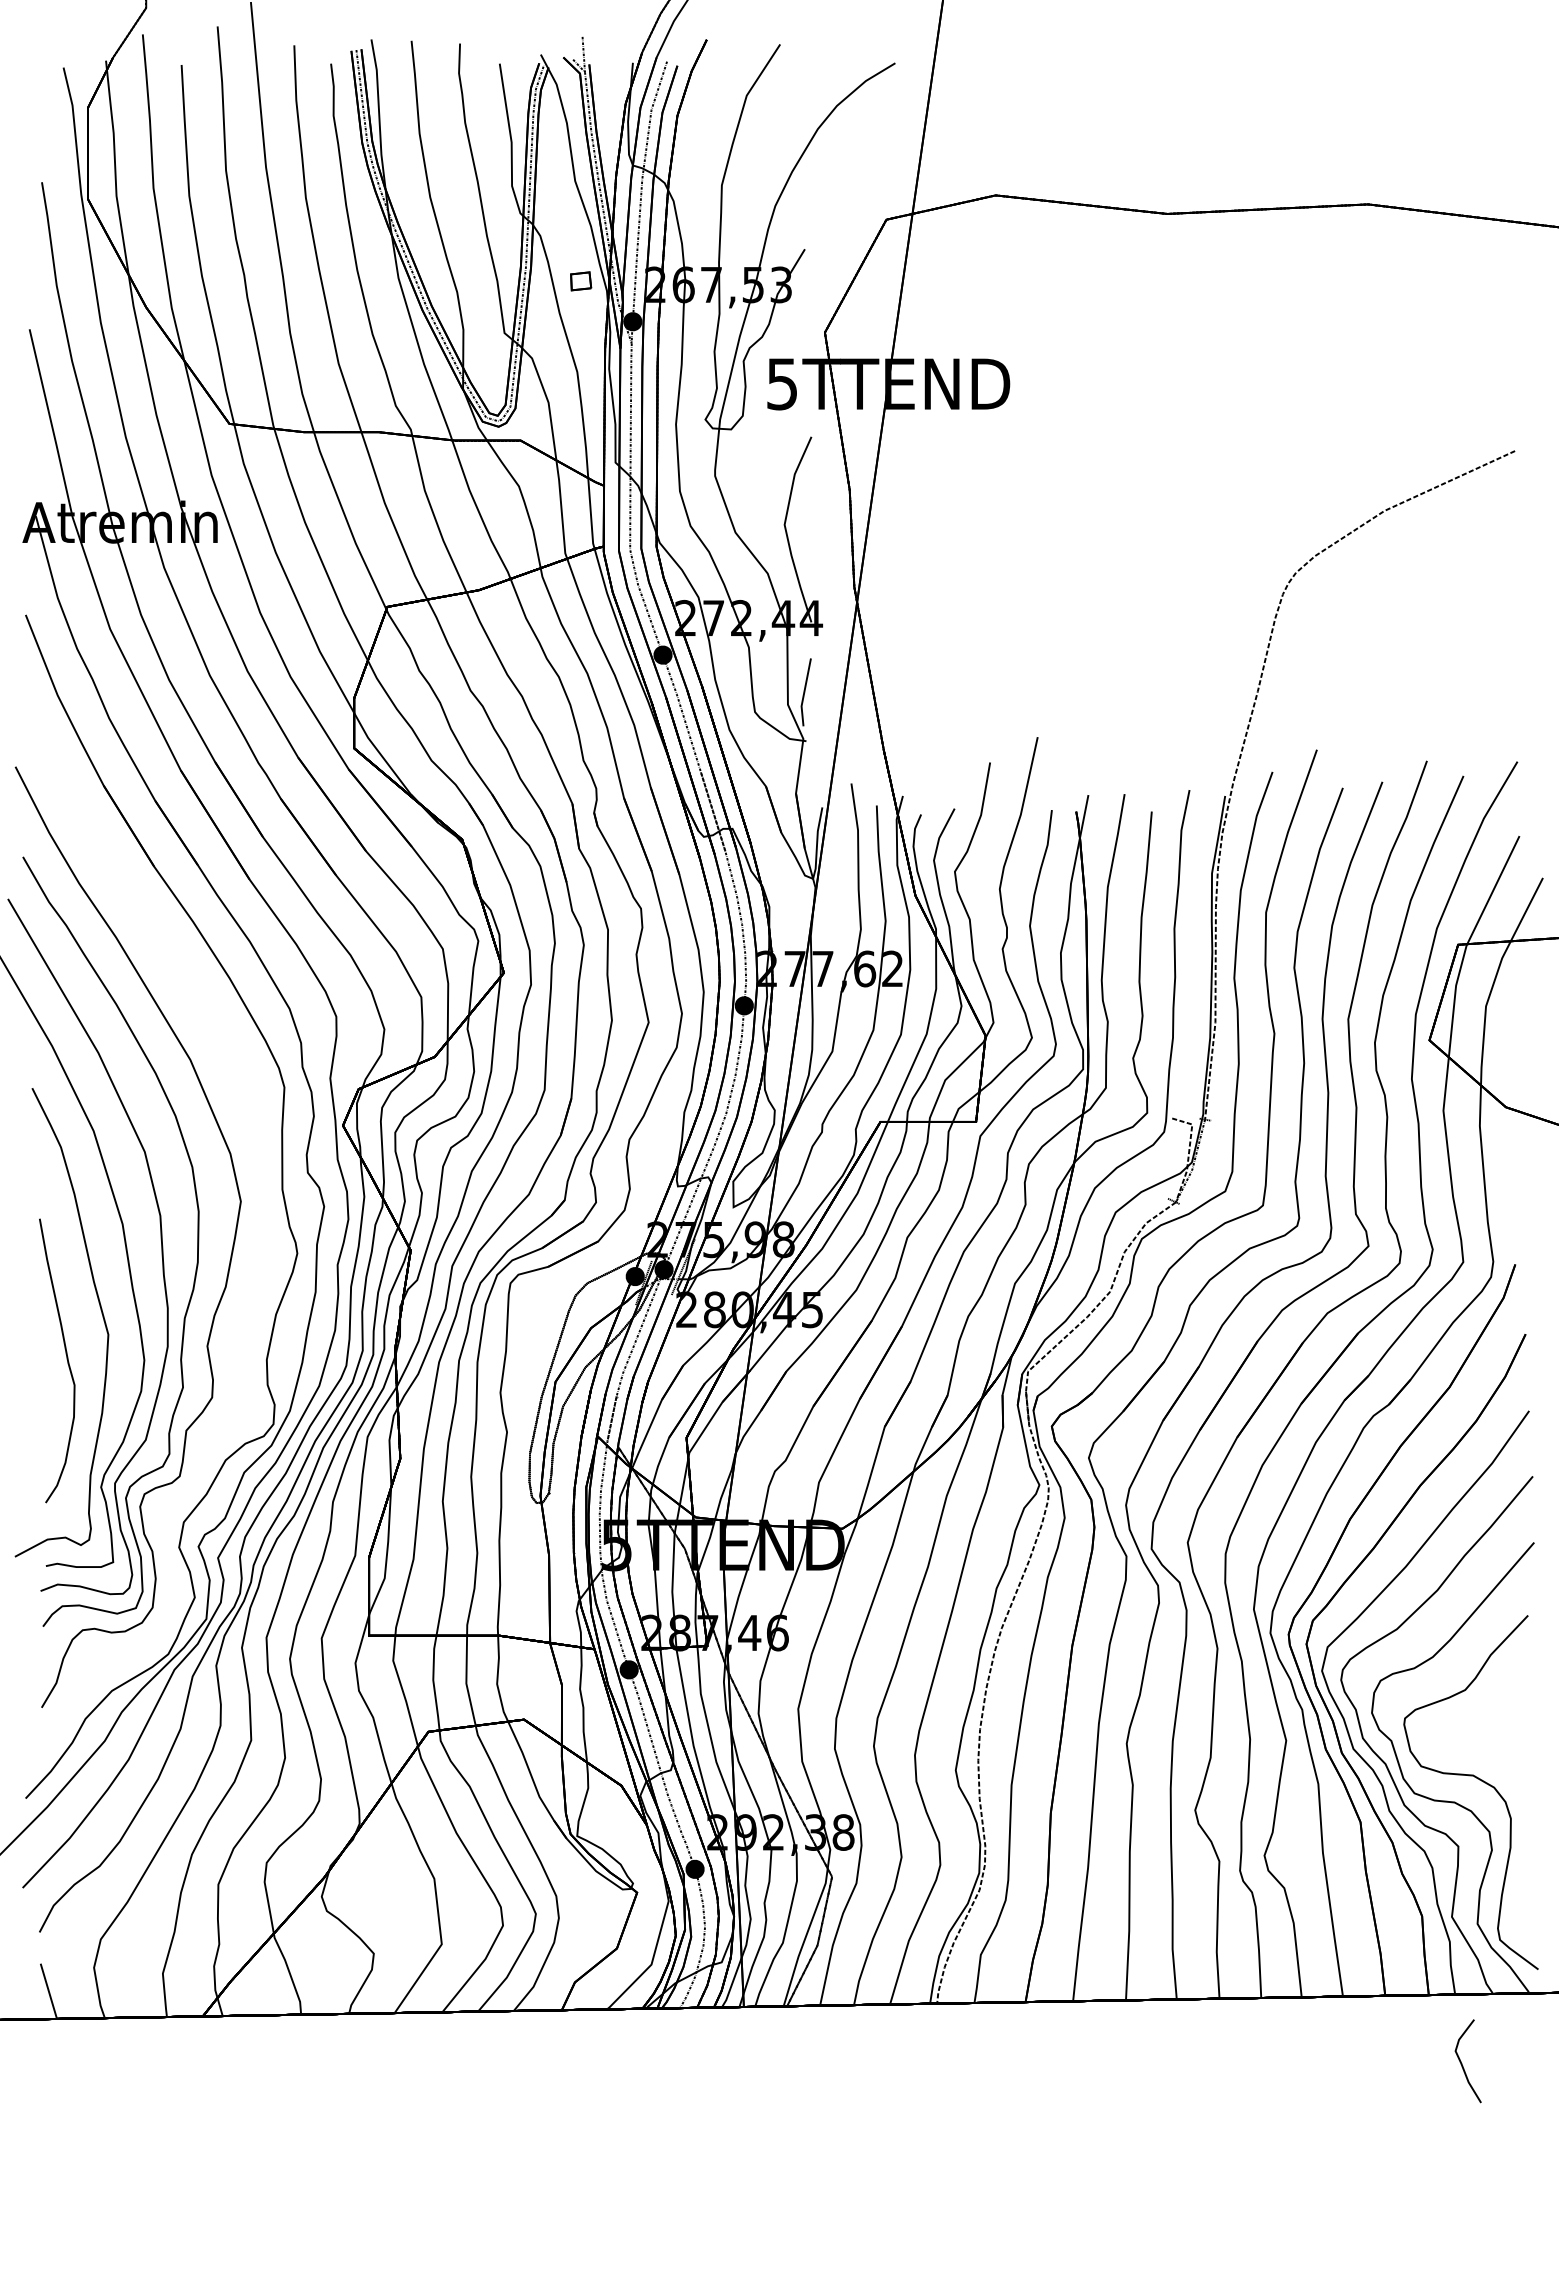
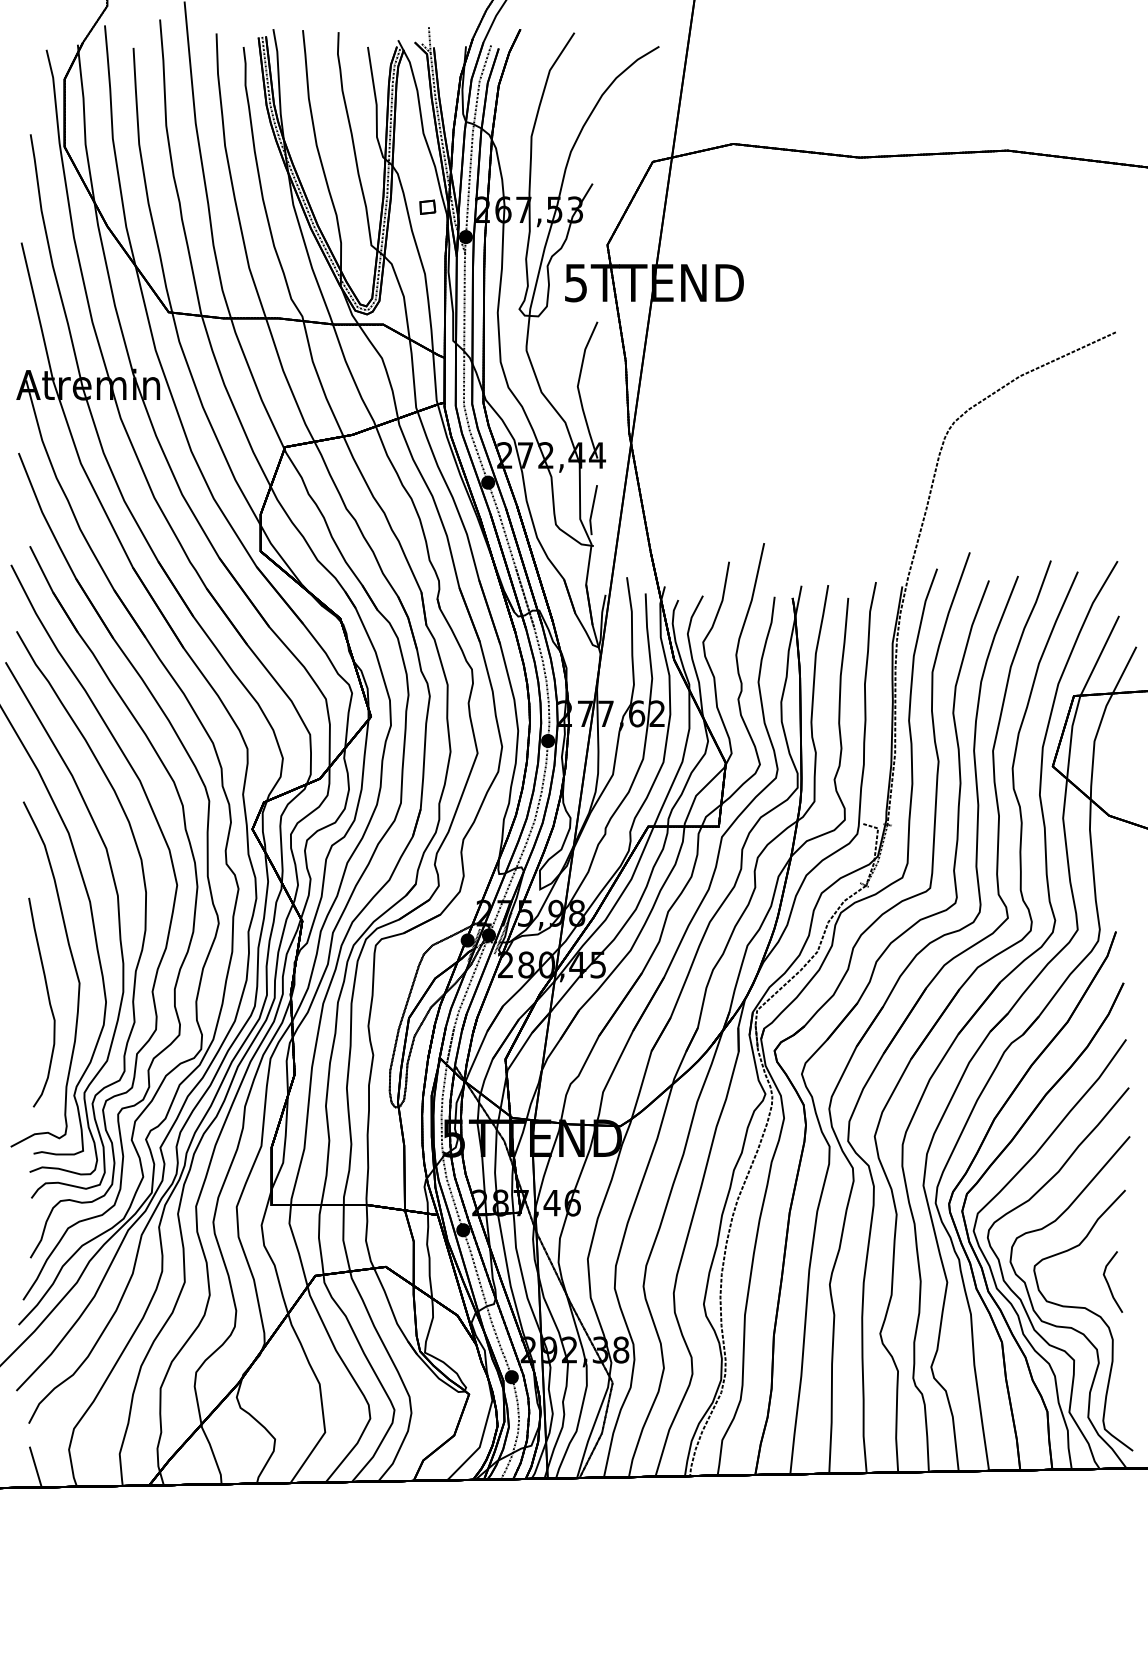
part: (256, 1282) -> (188, 944), added
part: (1467, 2061) -> (1112, 1282), moved

